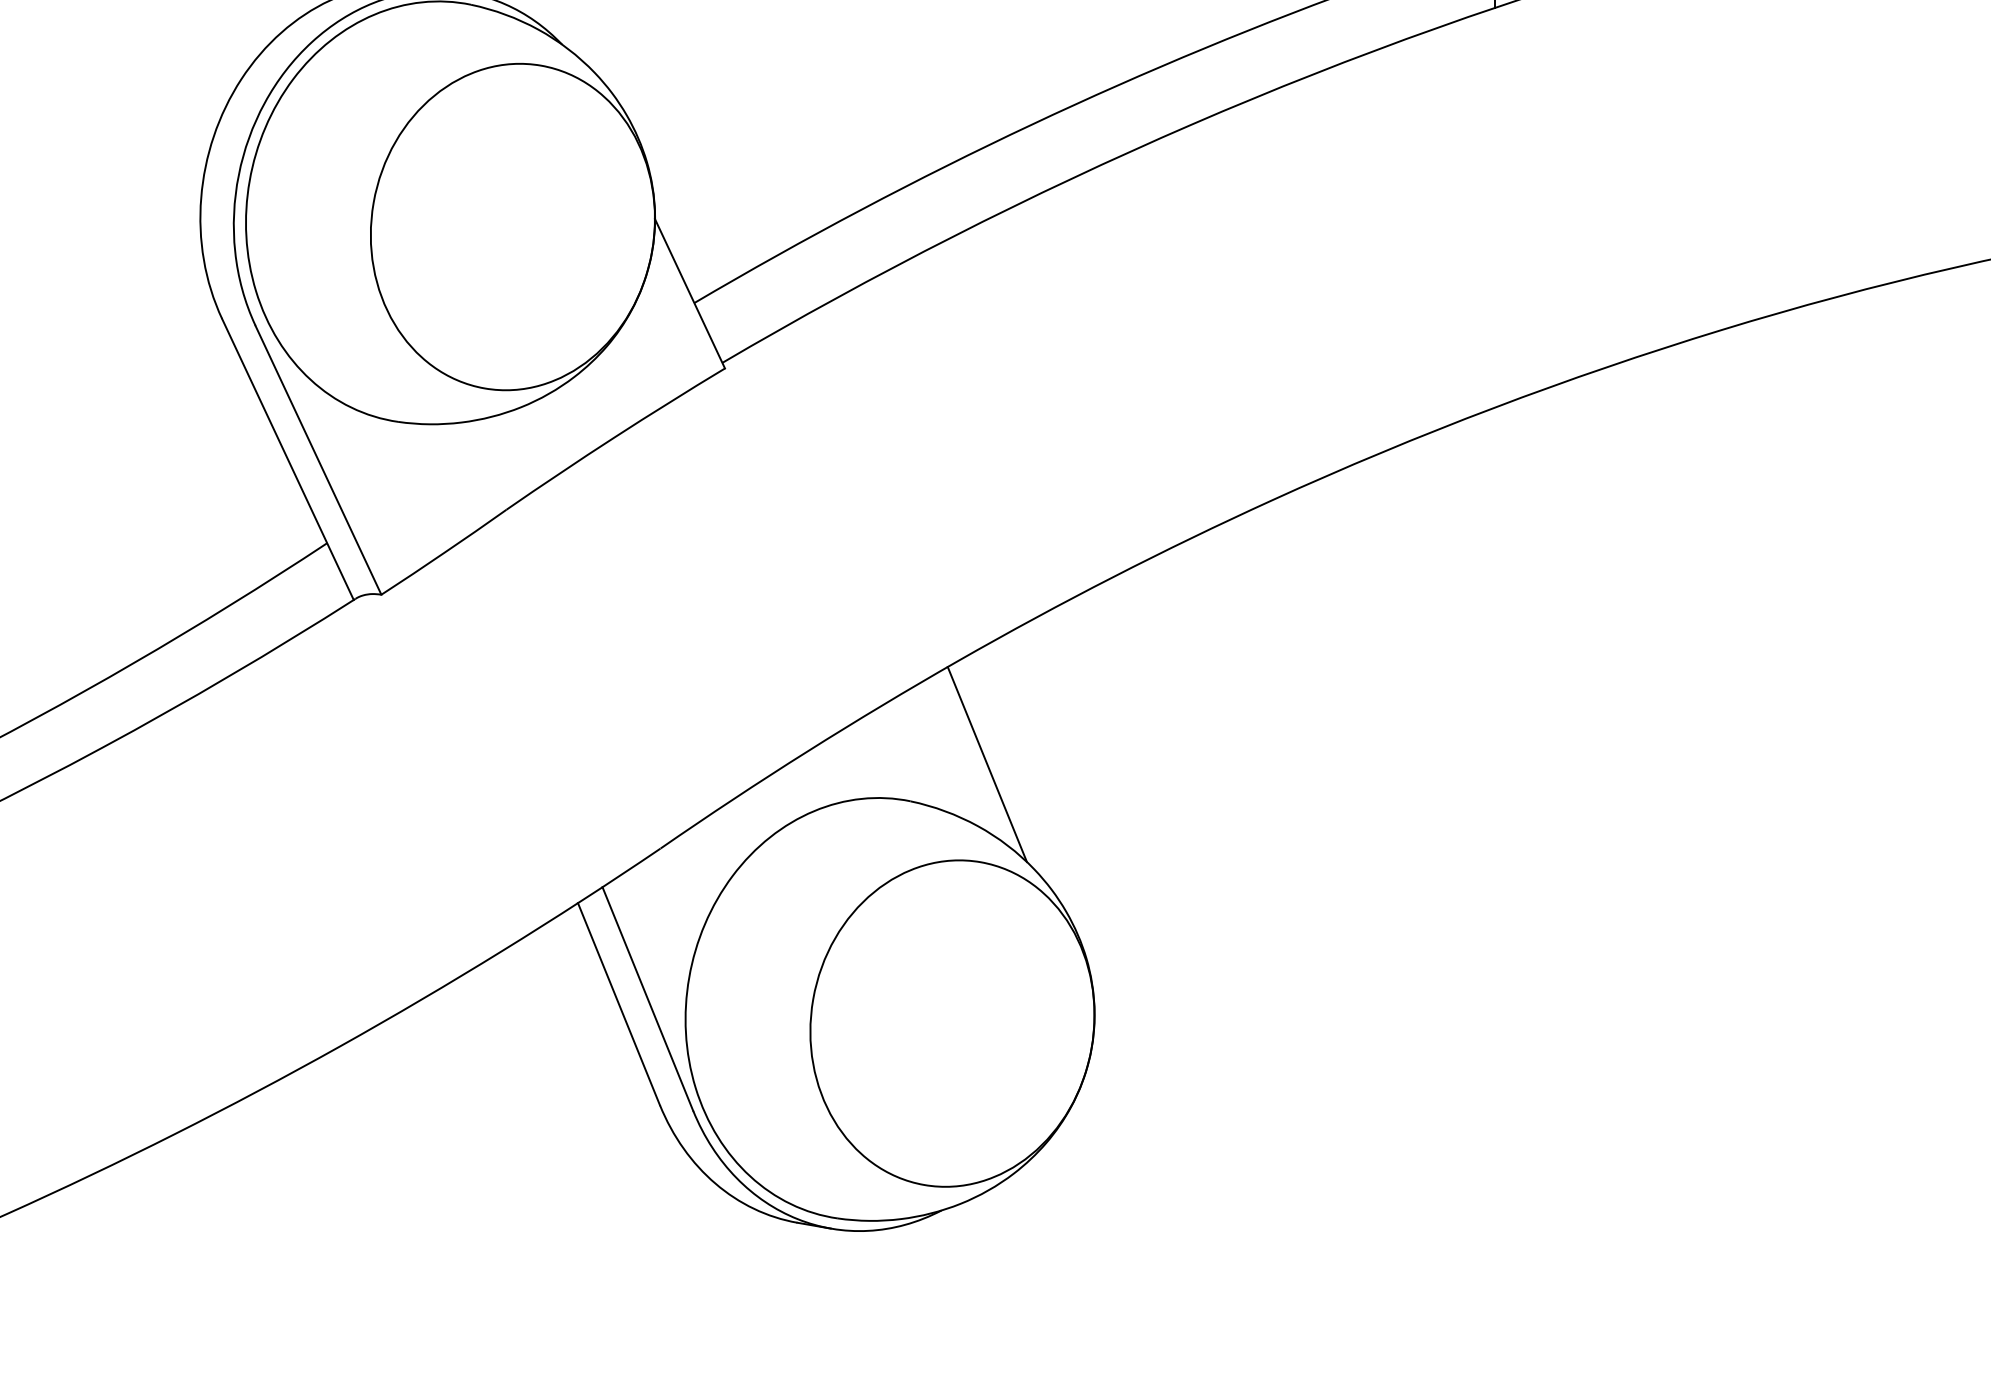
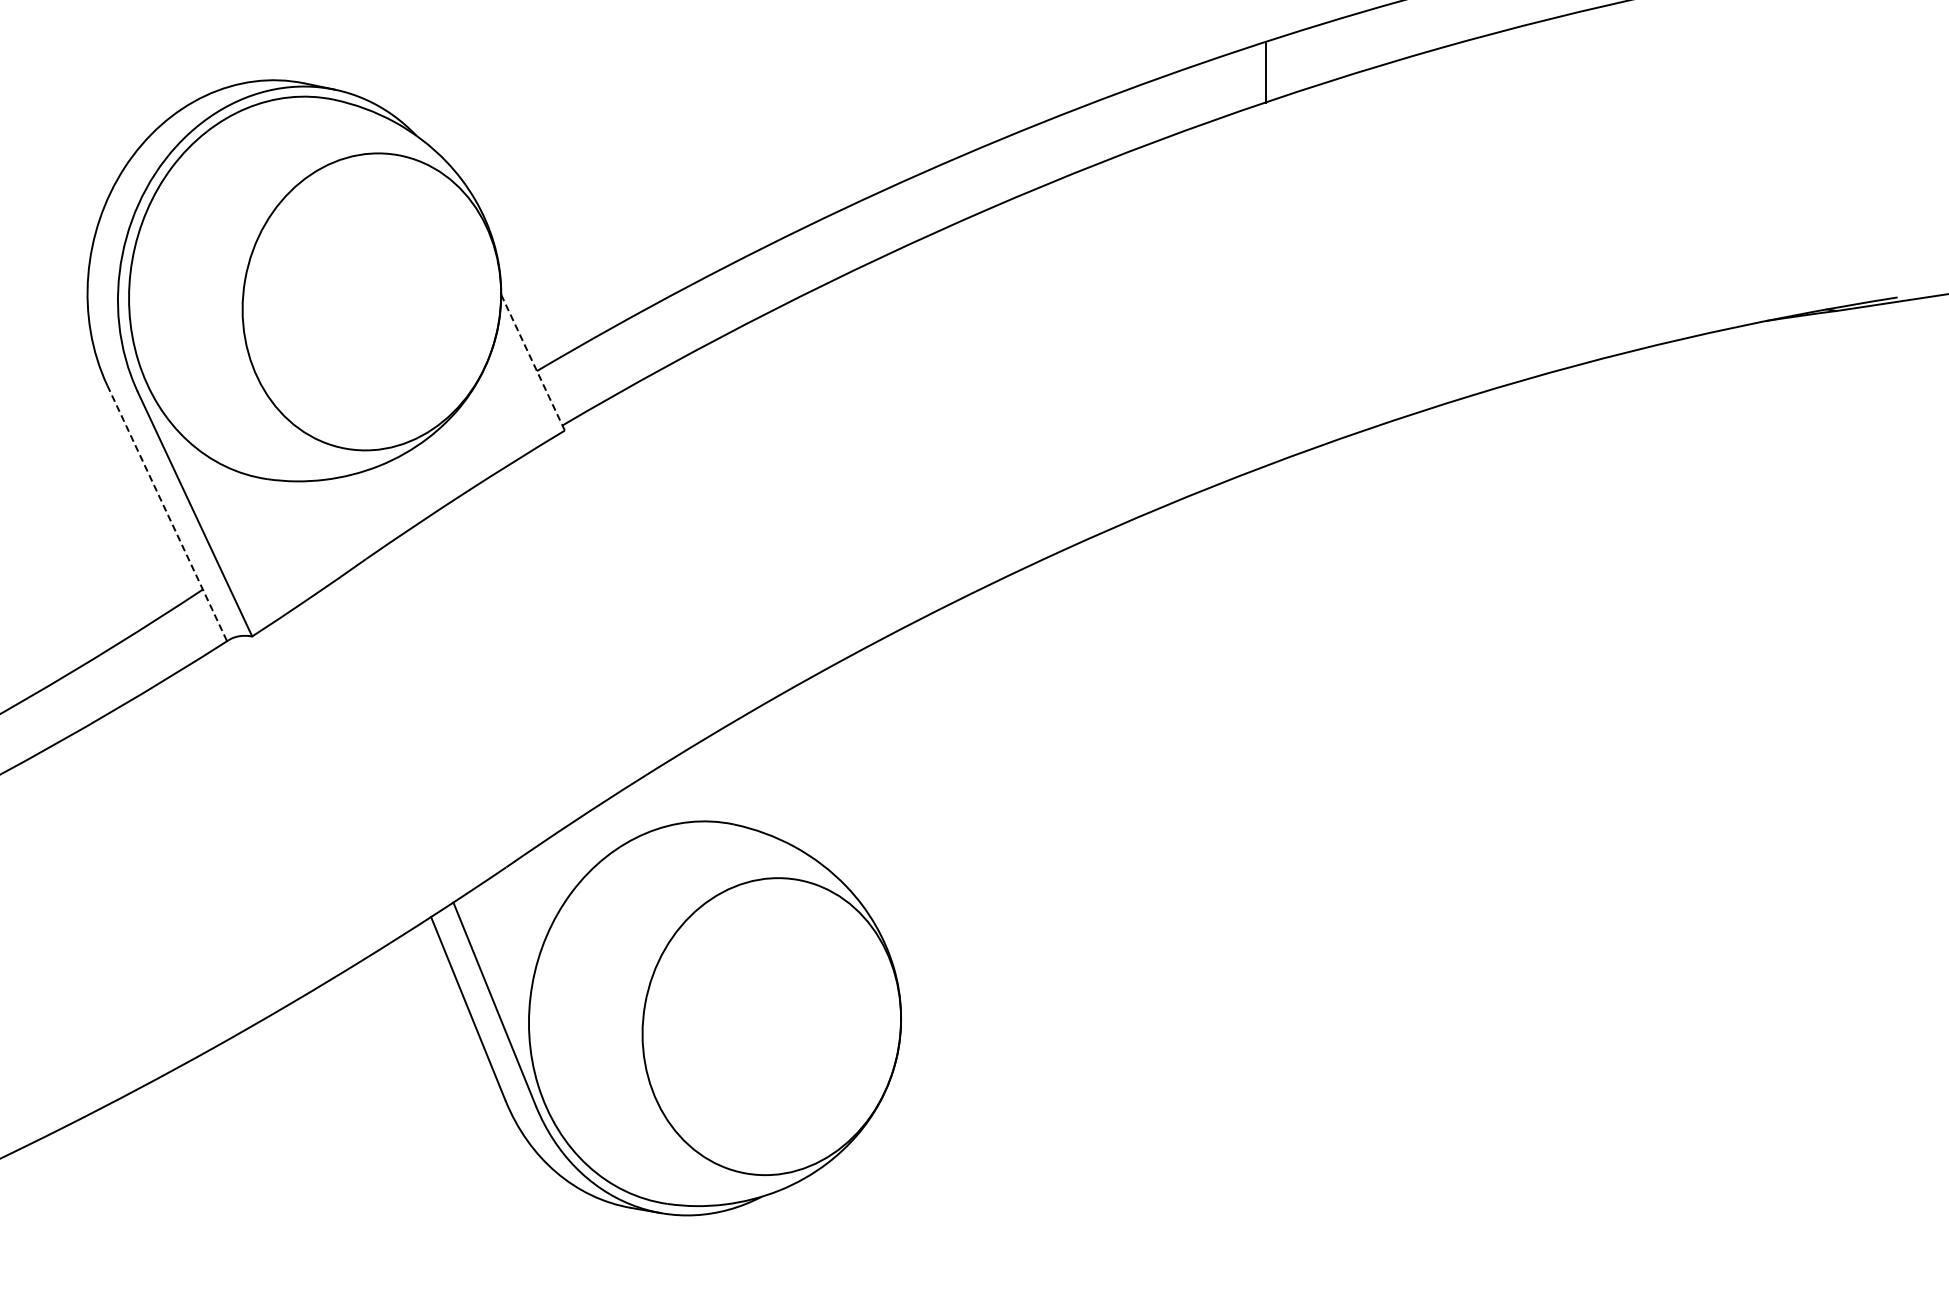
line: (690, 294) -> (533, 363), solid -> dashed
line: (288, 459) -> (167, 513), solid -> dashed
line: (987, 764) -> (803, 790), removed

